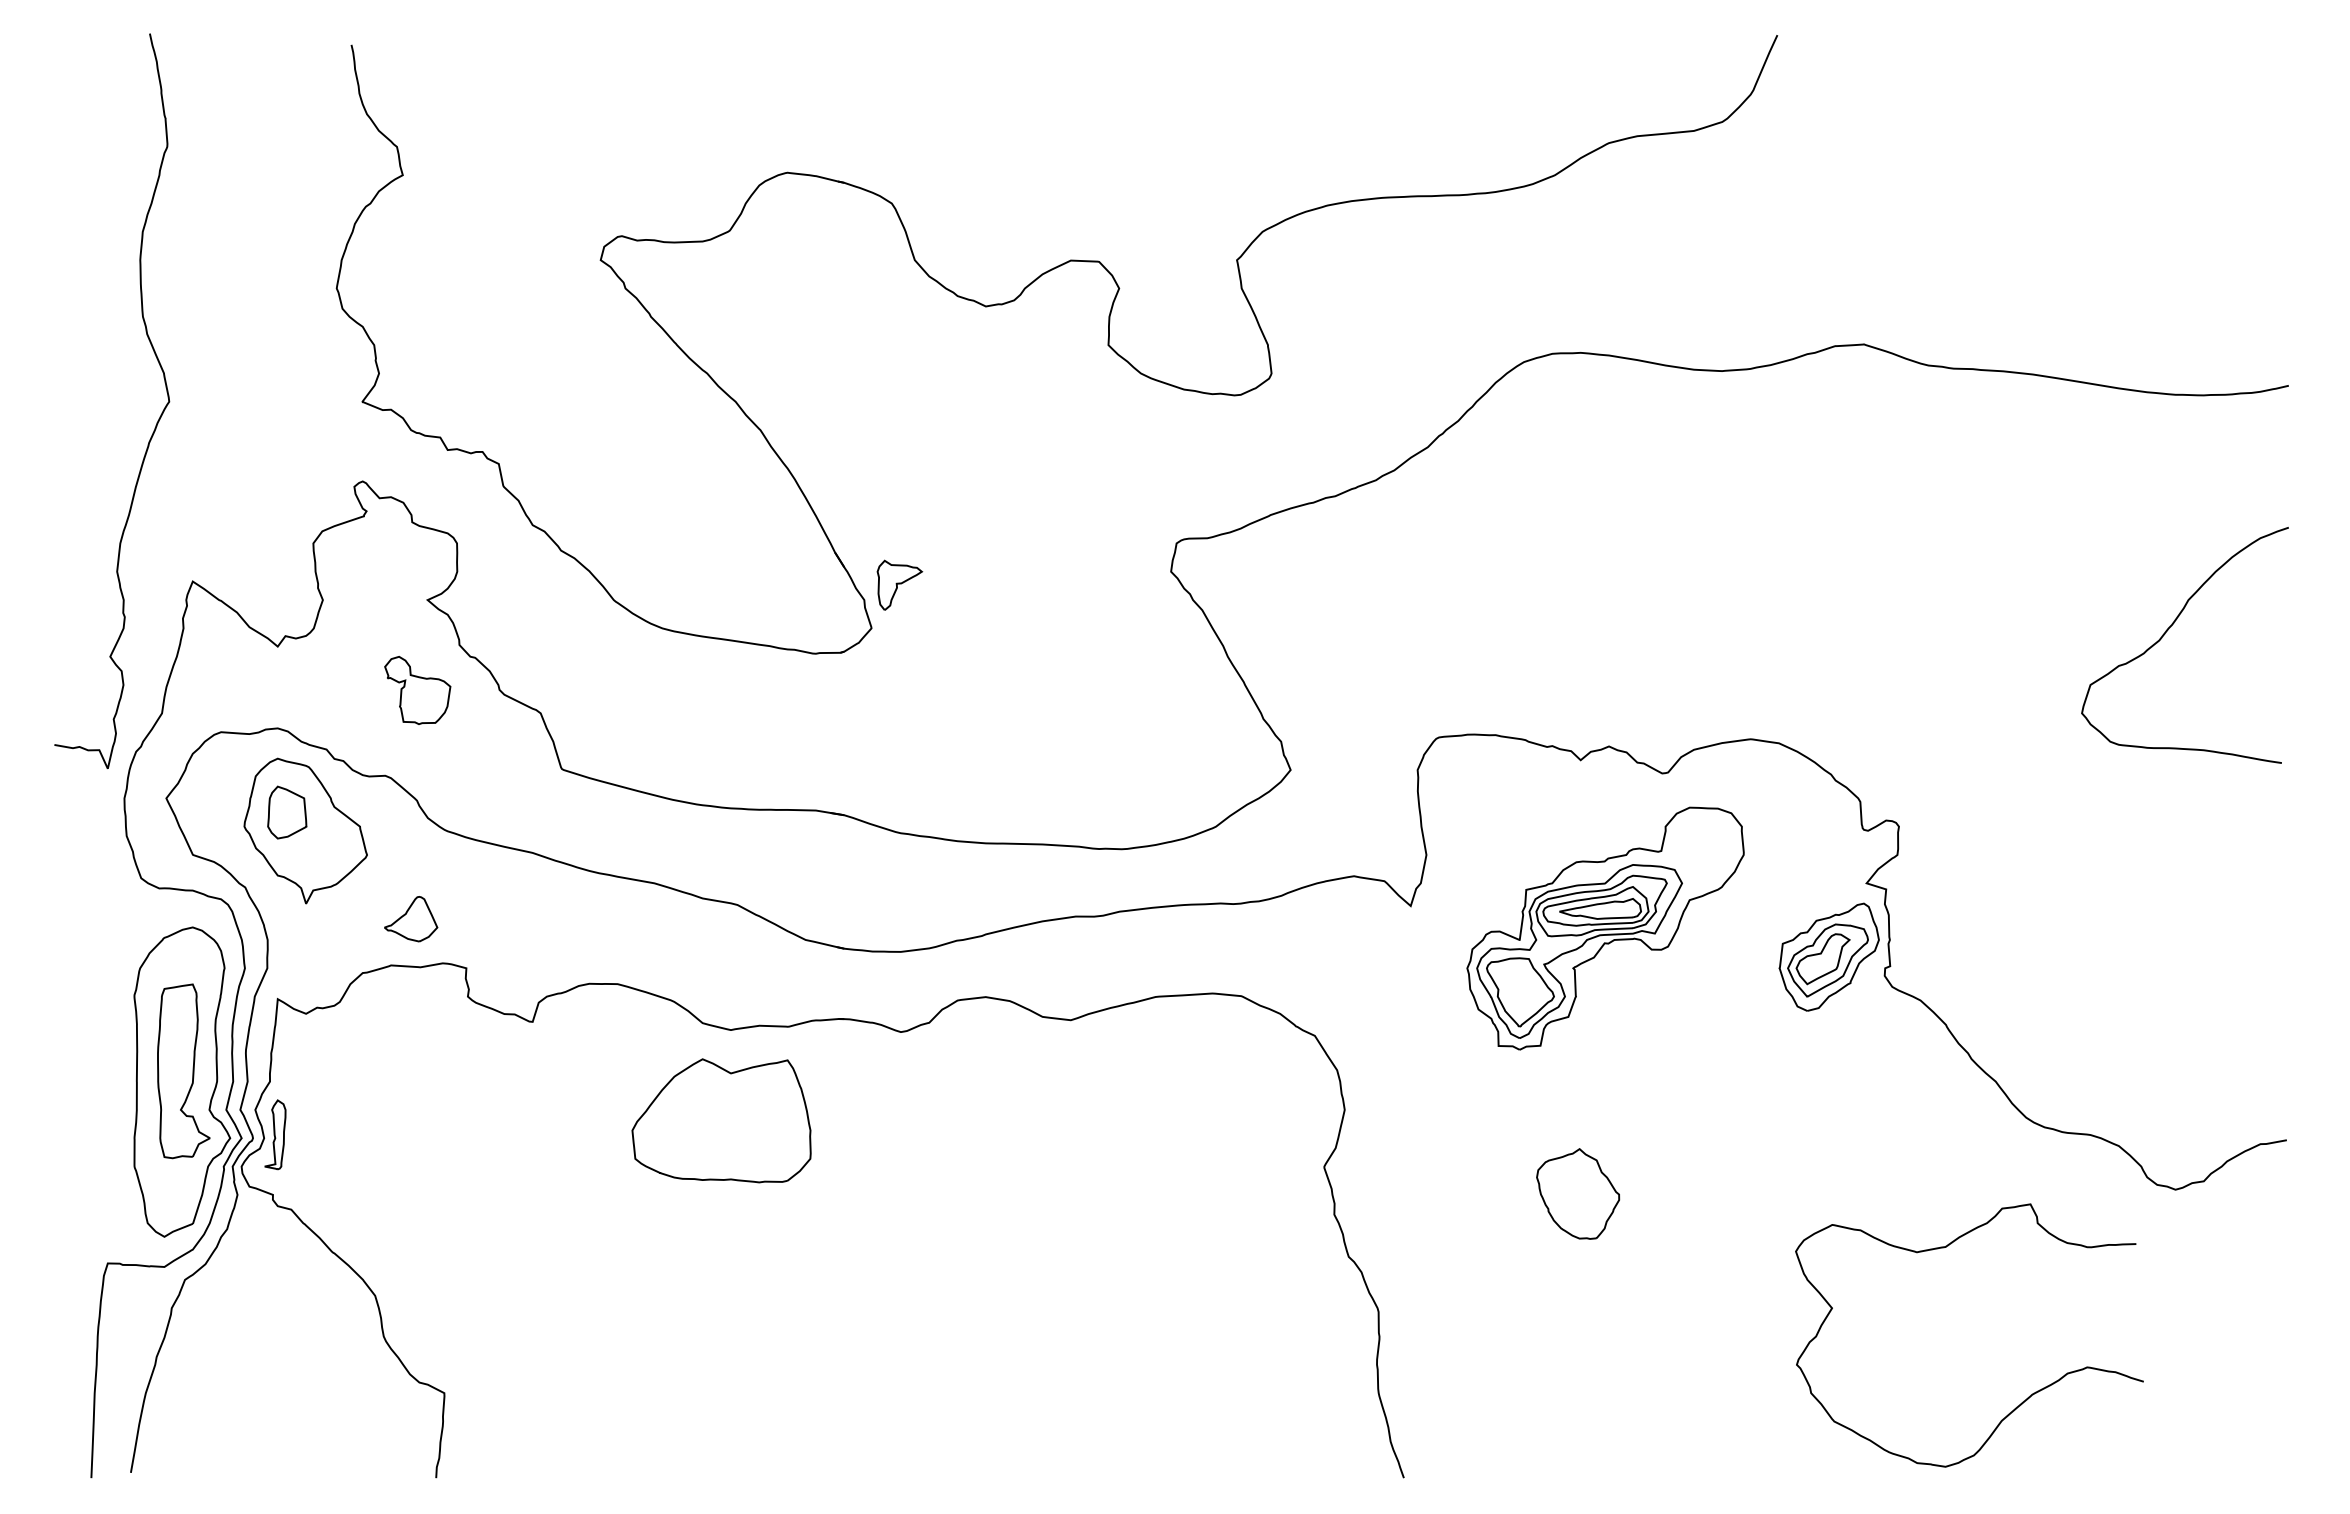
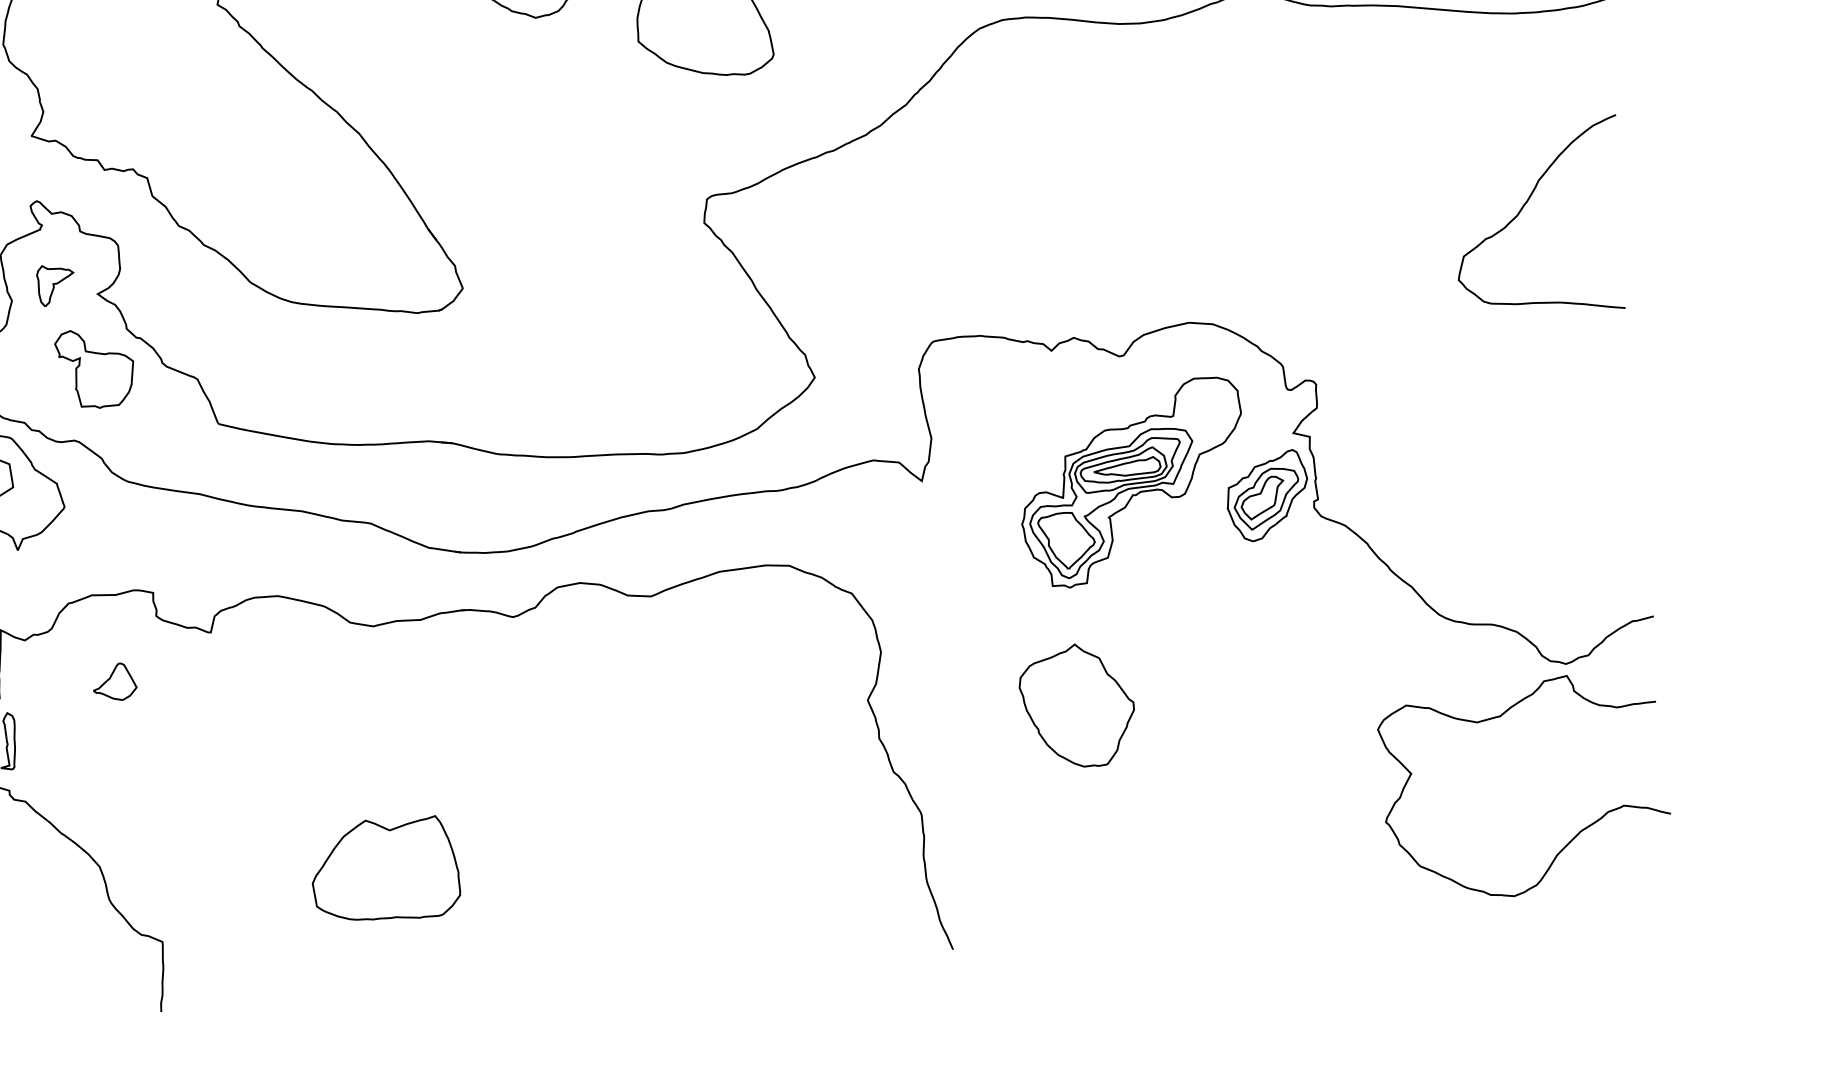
part: (899, 584) -> (55, 284), moved
part: (417, 690) -> (95, 368), size x1.43
part: (411, 919) -> (115, 682), moved
part: (1605, 928) -> (1132, 483), moved
part: (721, 1120) -> (384, 869), moved
part: (1577, 1193) -> (1076, 705), size x1.67
curve: (2022, 1401) -> (1573, 837), moved

